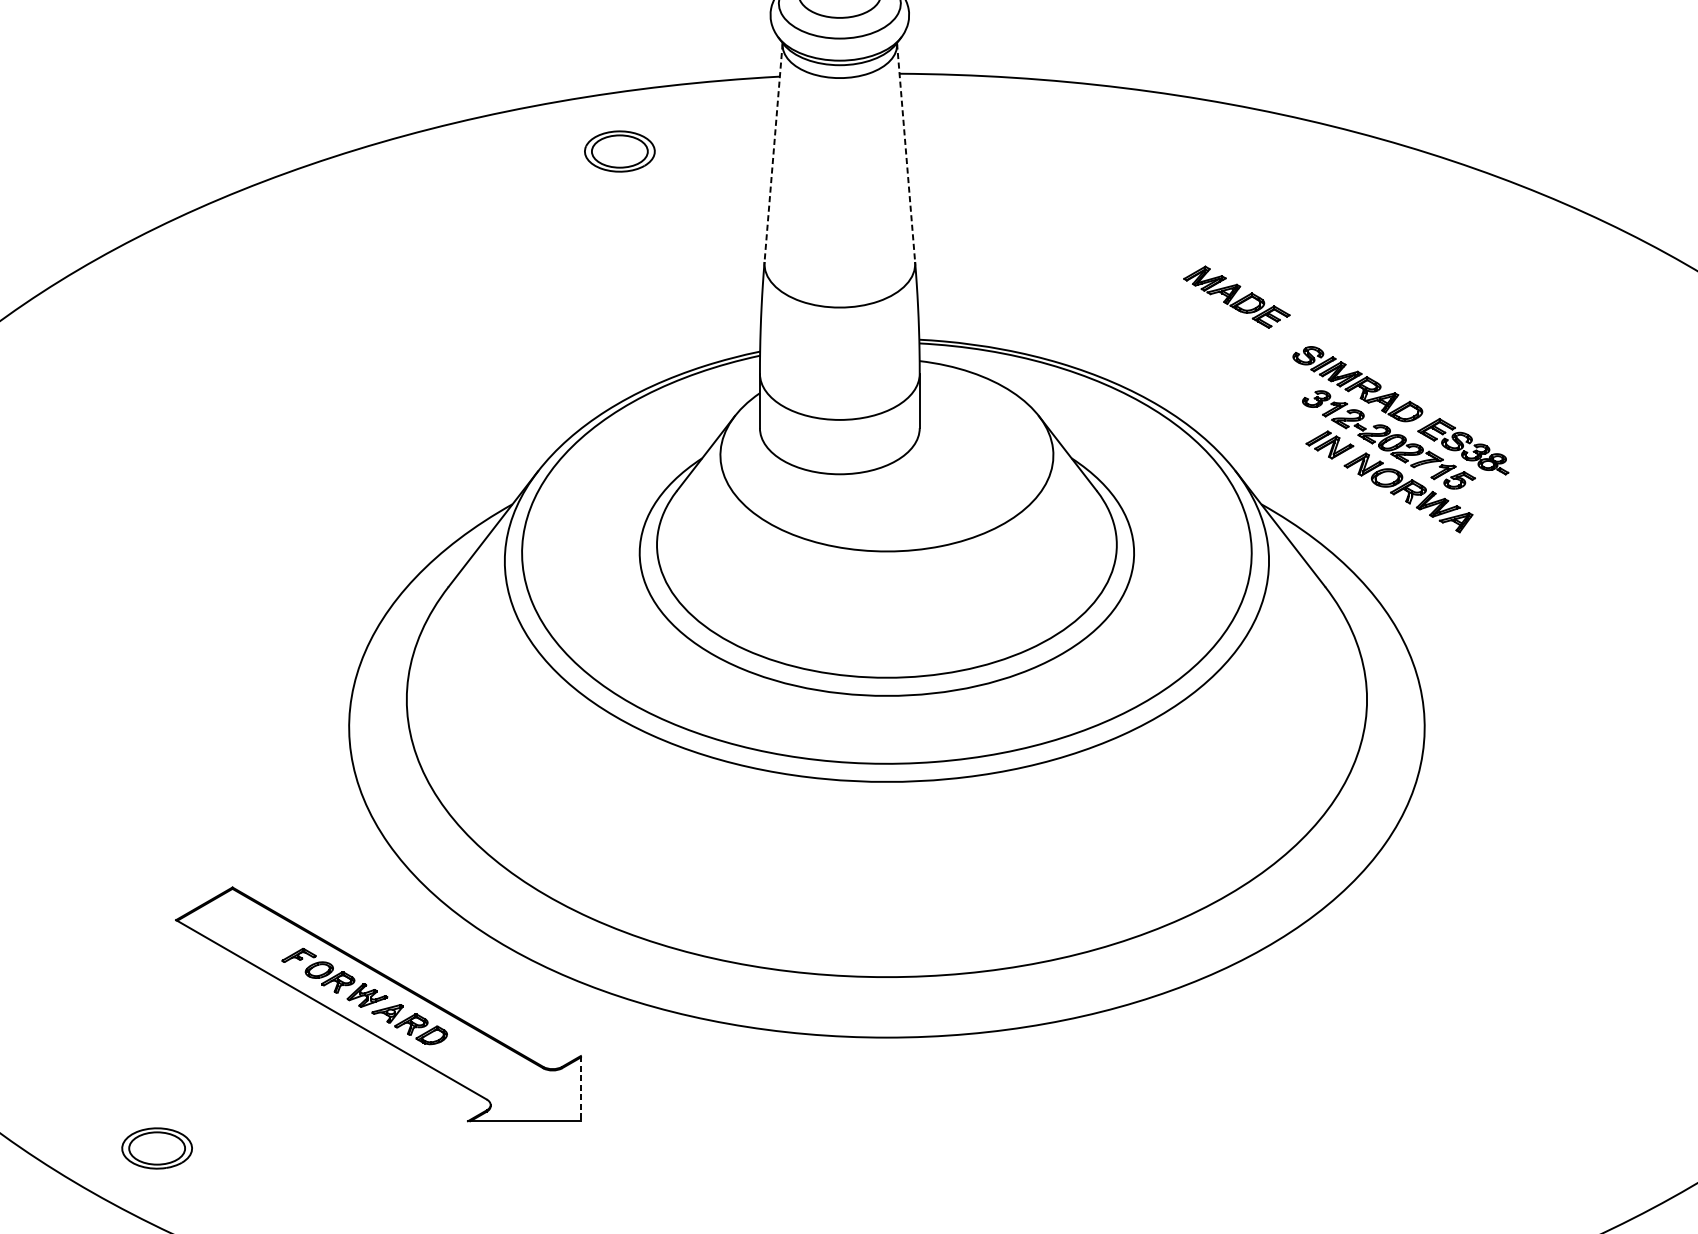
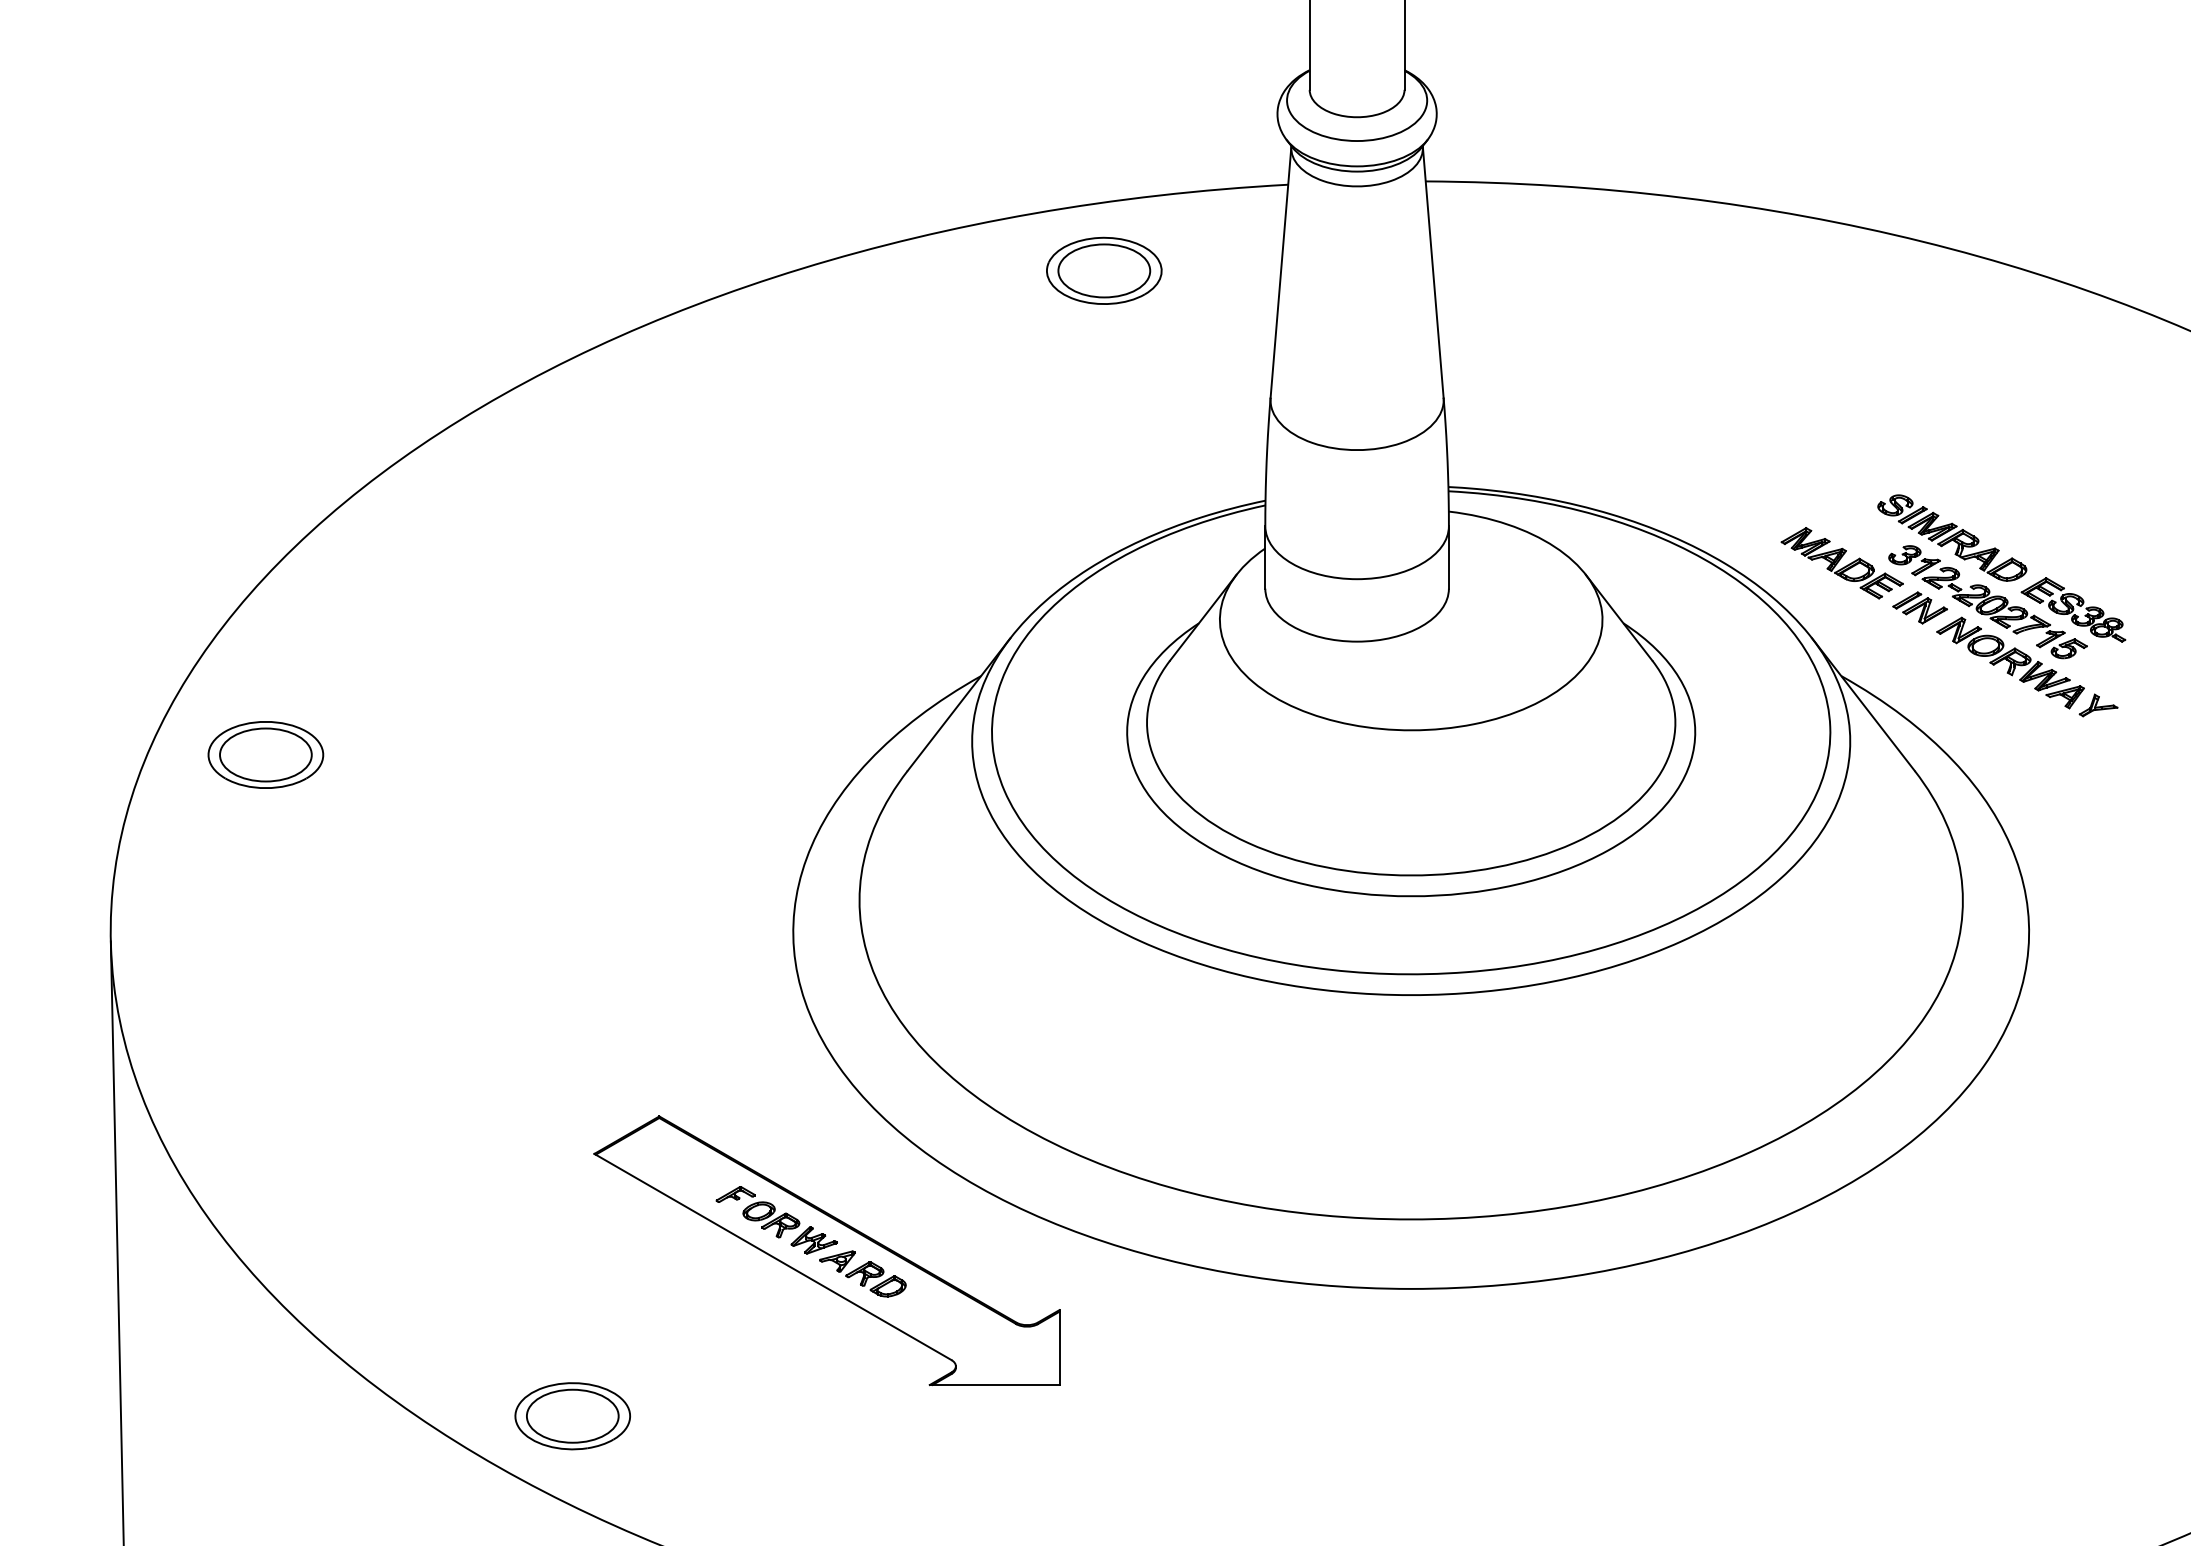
part: (619, 151) -> (1104, 270), size x1.43
line: (774, 153) -> (1281, 272), dashed -> solid
line: (906, 153) -> (1433, 272), dashed -> solid
part: (1236, 297) -> (1841, 563), moved
part: (1485, 529) -> (2098, 705), added
line: (580, 1089) -> (1059, 1348), dashed -> solid
part: (156, 1148) -> (572, 1416), size x1.43

